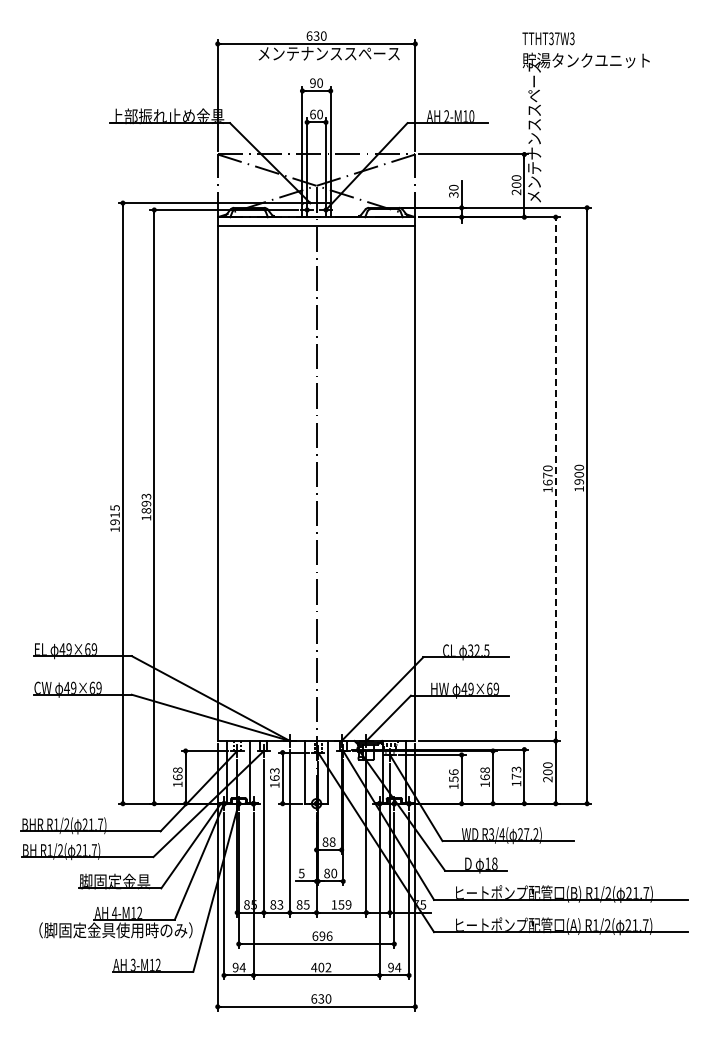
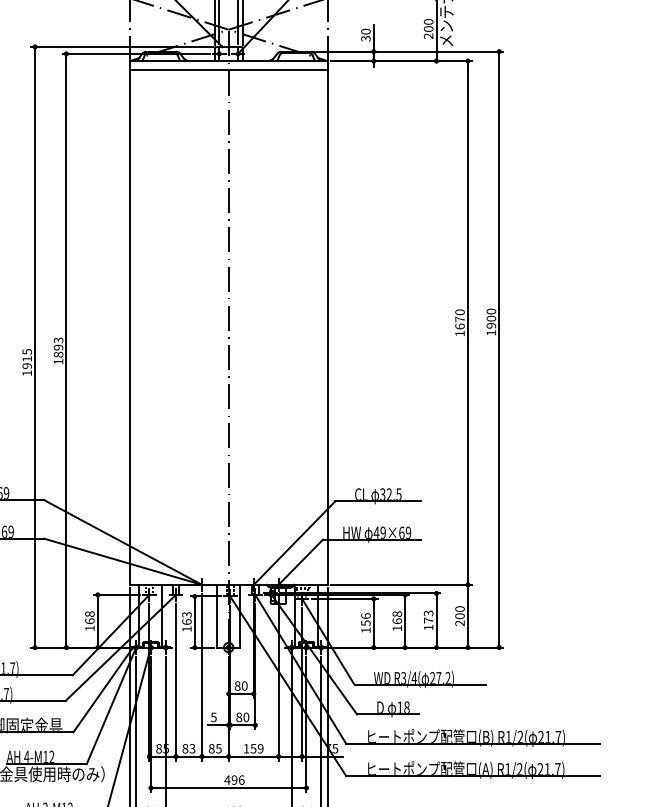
line: (555, 479) -> (467, 323), dashed -> solid
text: (332, 842) -> (244, 686), 88 -> 80
text: (315, 936) -> (227, 780), 696 -> 496

